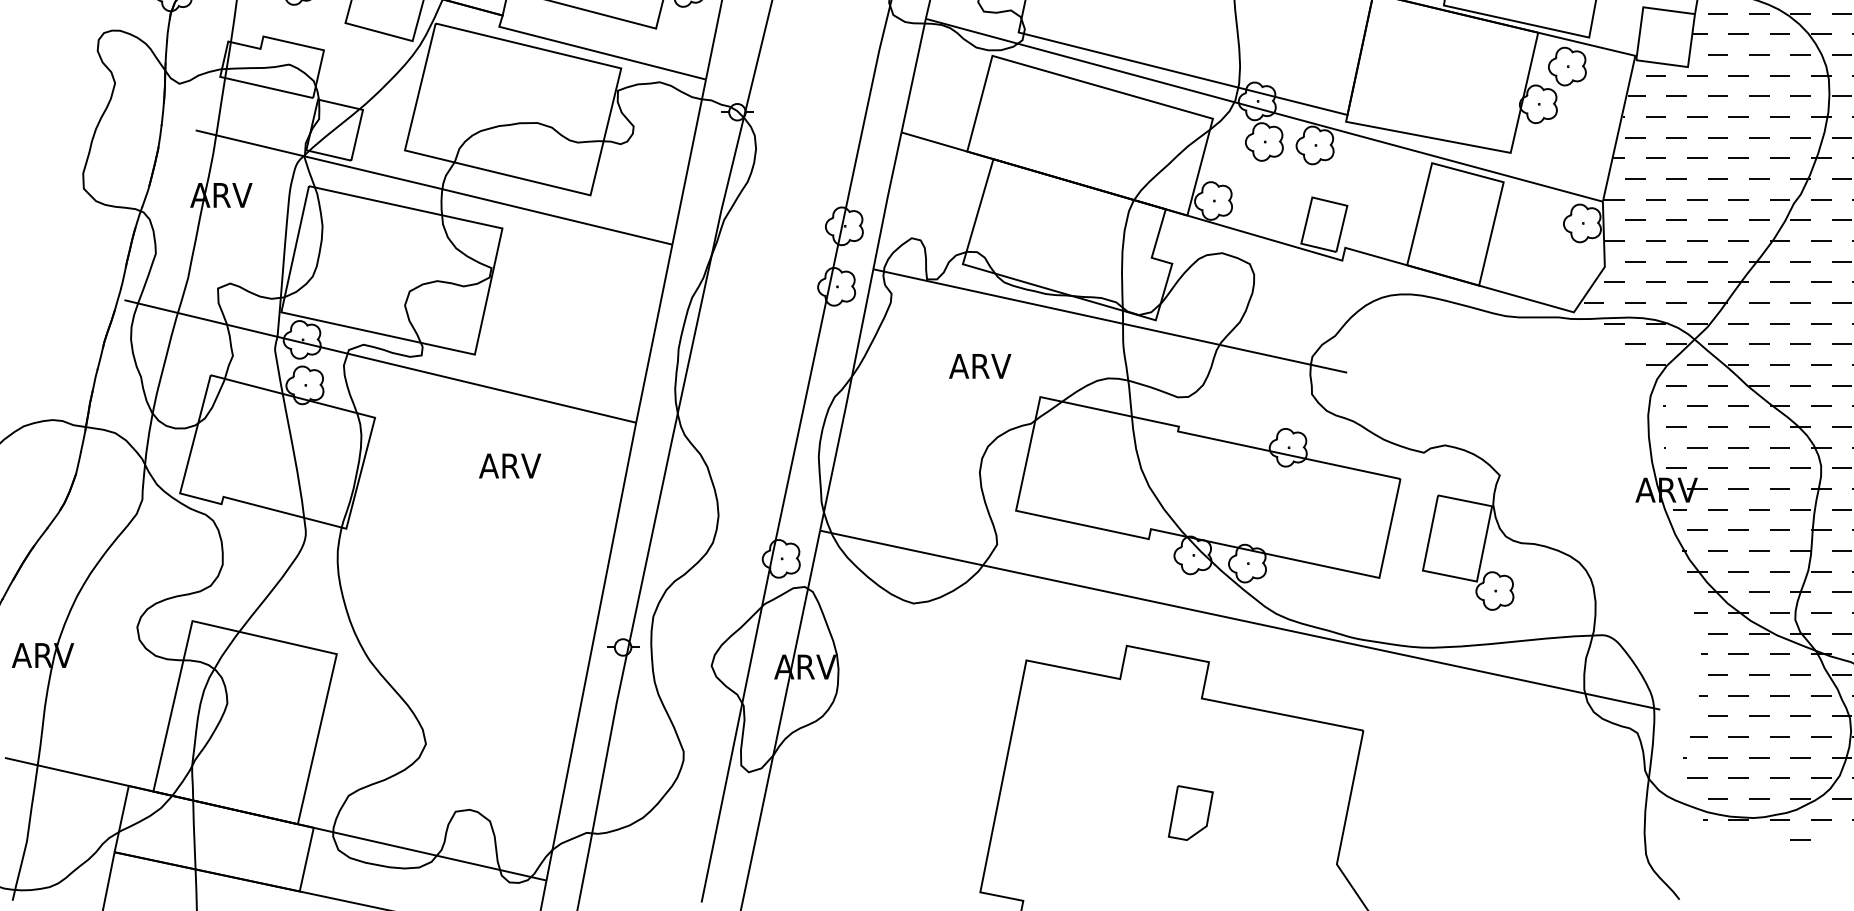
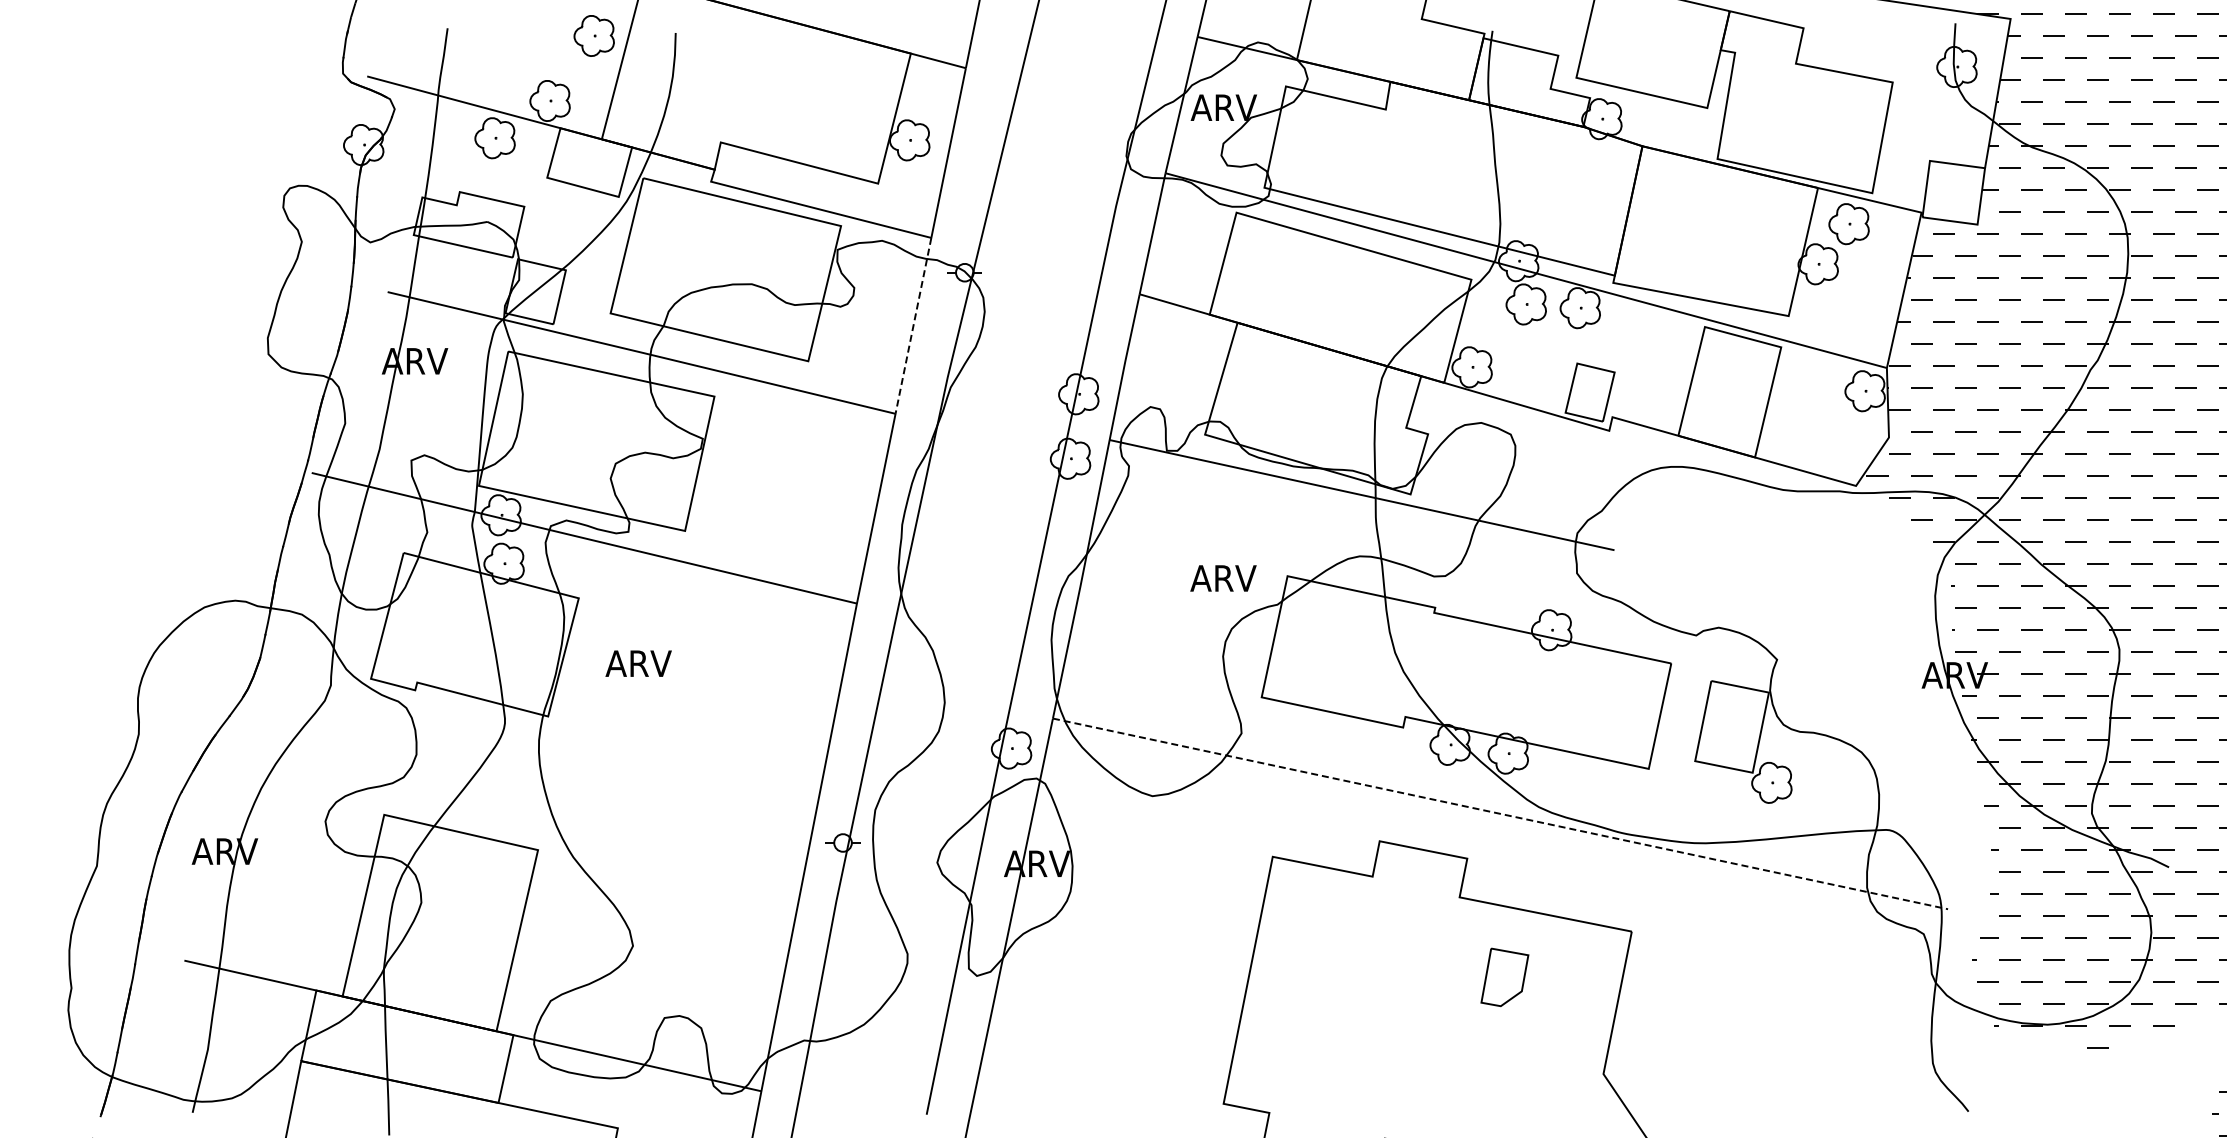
line: (689, 161) -> (913, 325), solid -> dashed
text: (980, 366) -> (1223, 578), moved
text: (509, 465) -> (638, 663), moved
line: (1240, 619) -> (1500, 813), solid -> dashed
part: (1190, 813) -> (1504, 977), moved

